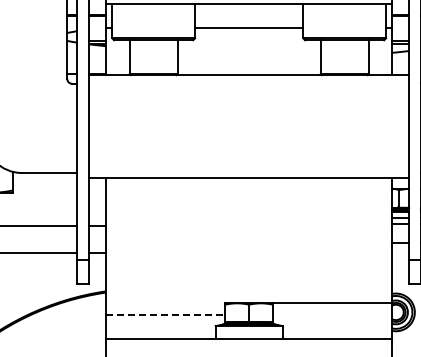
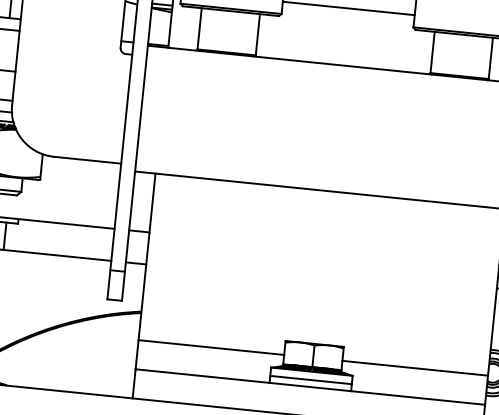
line: (332, 302) -> (415, 367), moved
line: (165, 314) -> (211, 347), dashed -> solid
line: (248, 332) -> (310, 379), added

